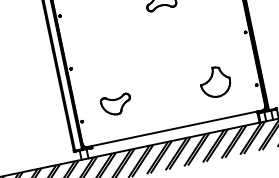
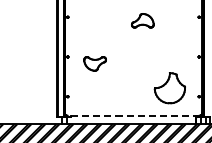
part: (214, 82) -> (169, 88), size x1.4
part: (115, 104) -> (94, 63), moved
line: (174, 128) -> (133, 115), solid -> dashed

